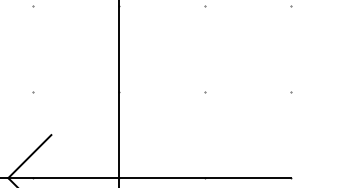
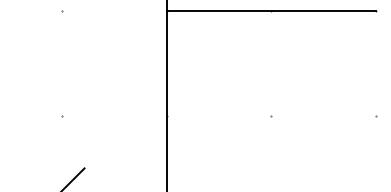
line: (204, 5) -> (270, 10), added

